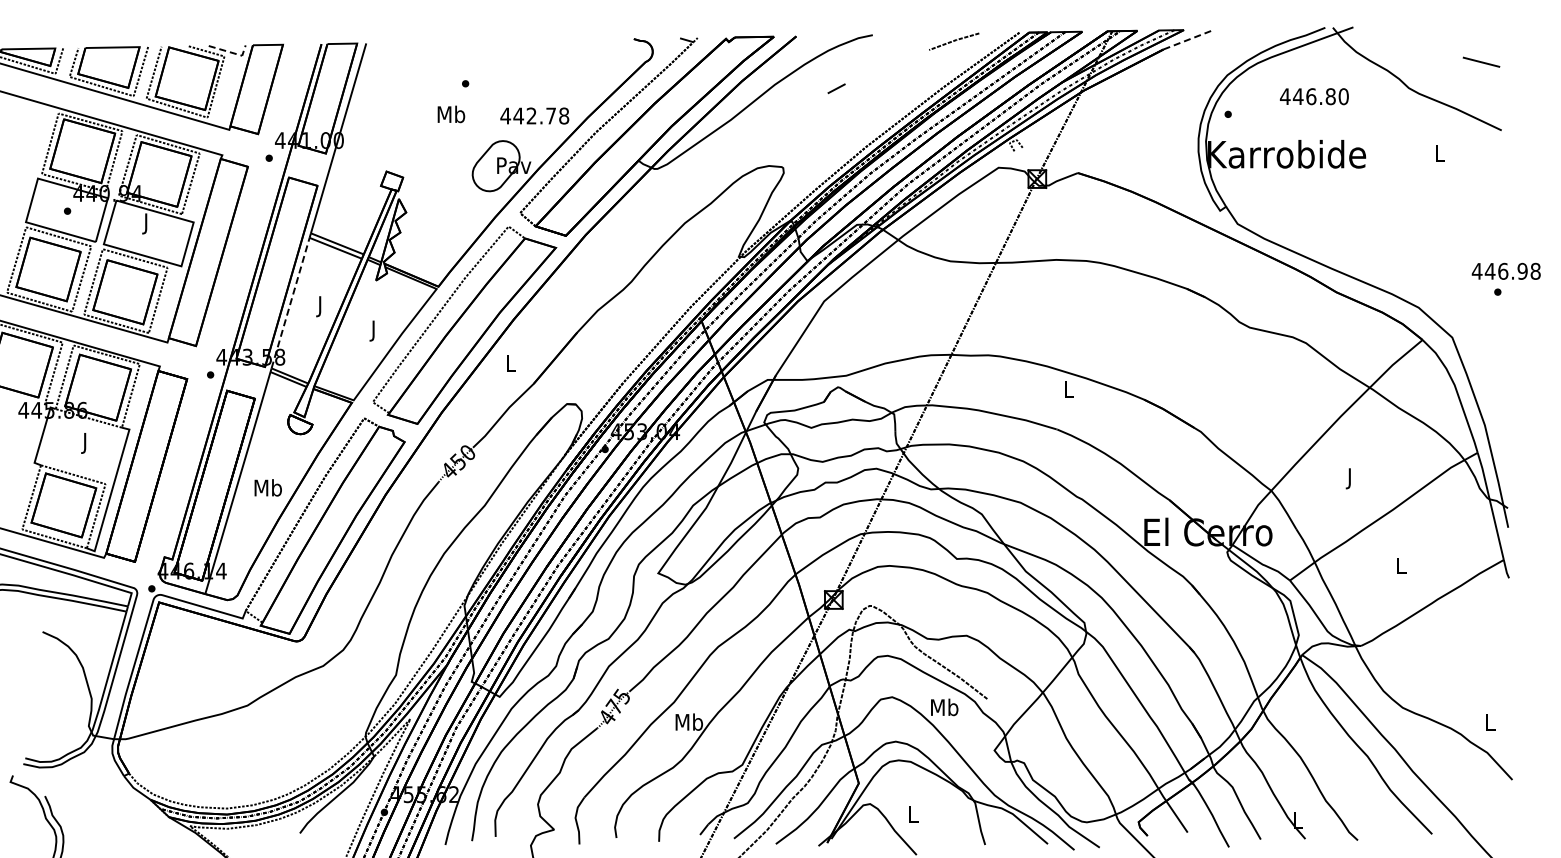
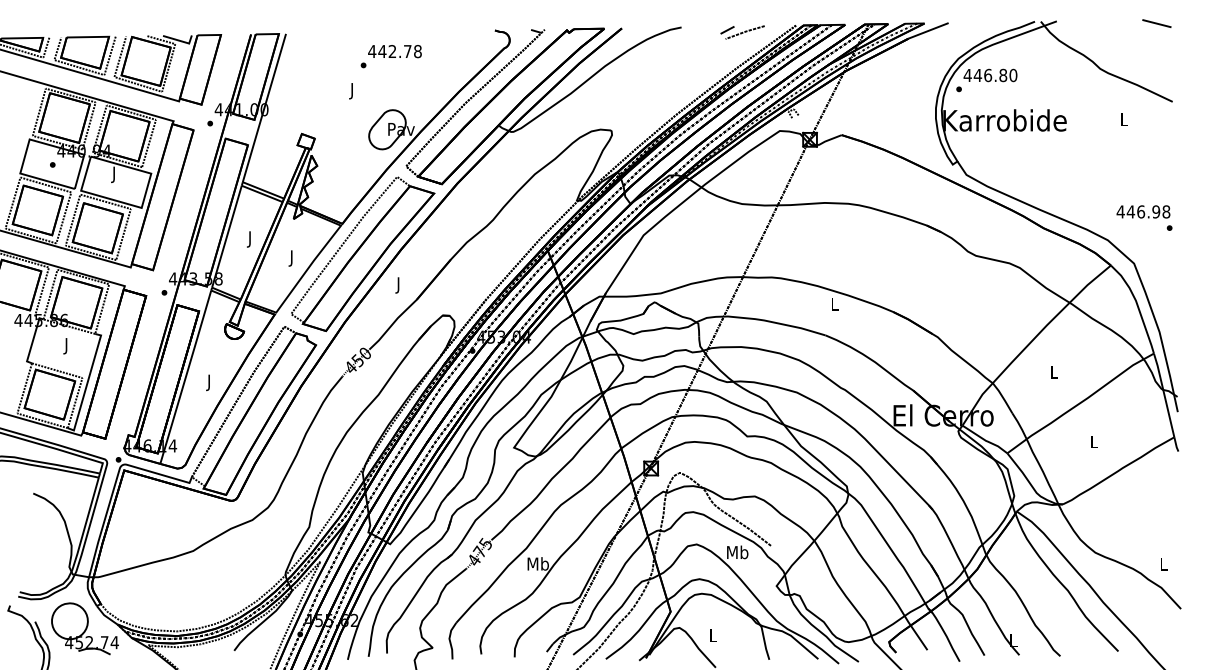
line: (1189, 39) -> (928, 30), dashed -> solid
line: (231, 52) -> (180, 40), dashed -> solid
line: (1481, 61) -> (1156, 23), moved
line: (836, 88) -> (727, 30), moved
text: (1314, 96) -> (990, 75), moved
text: (534, 115) -> (394, 51), moved
text: (451, 116) -> (352, 90), Mb -> J
text: (1505, 270) -> (1142, 211), moved
line: (290, 303) -> (226, 236), dashed -> solid
text: (510, 365) -> (398, 285), L -> J
text: (1349, 478) -> (1053, 373), J -> L
text: (267, 489) -> (208, 382), Mb -> J
part: (108, 804) -> (84, 628), added

